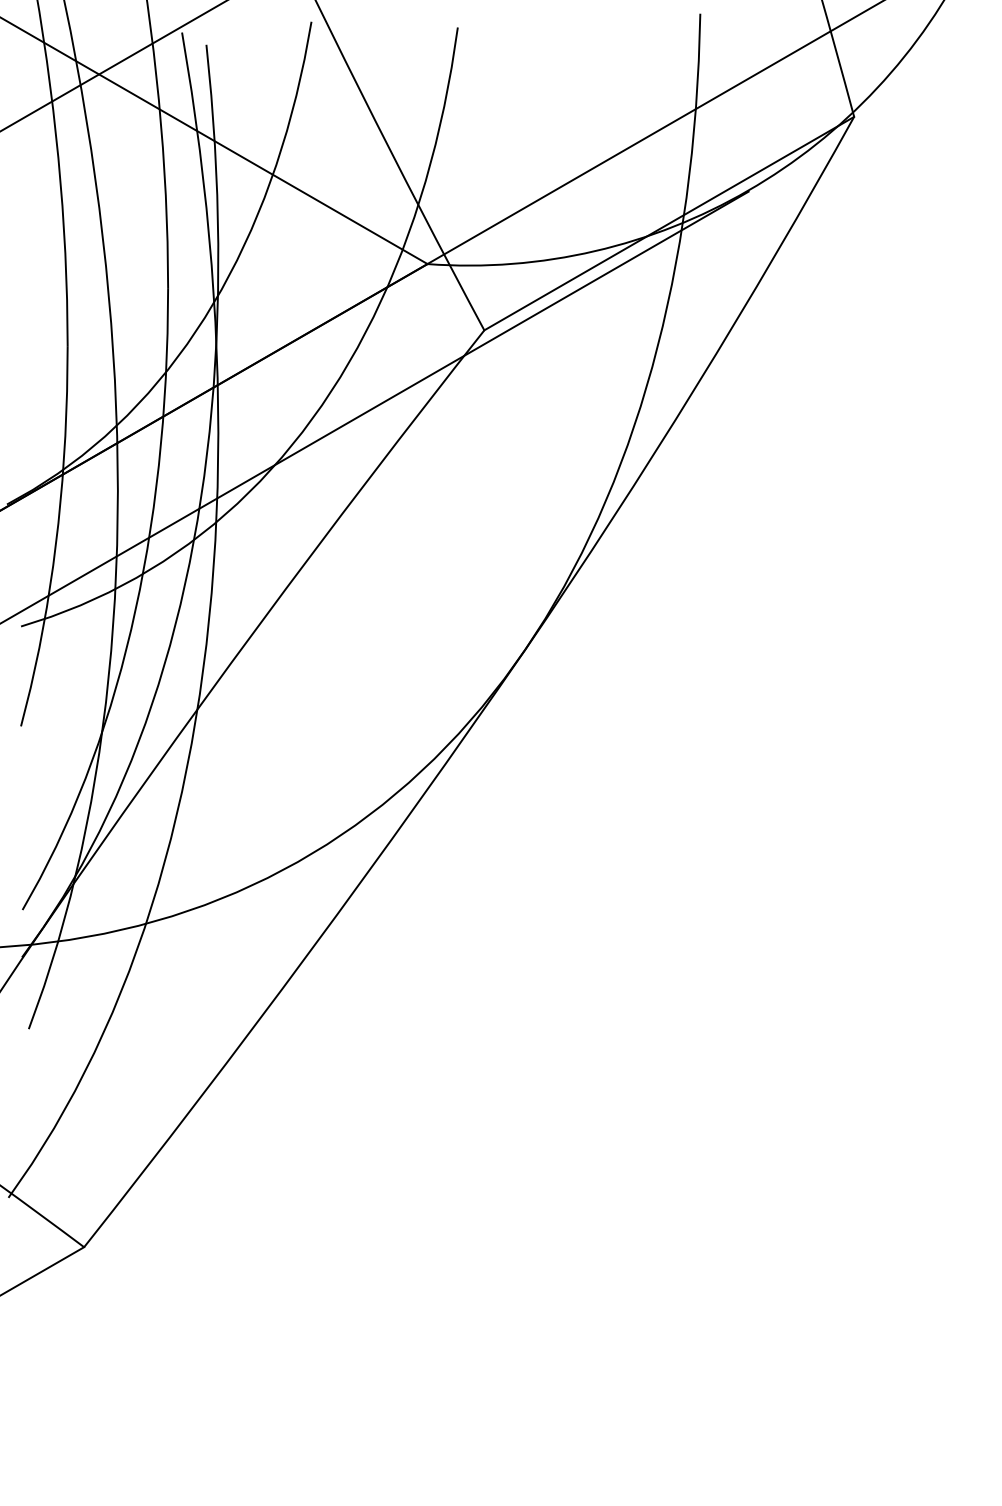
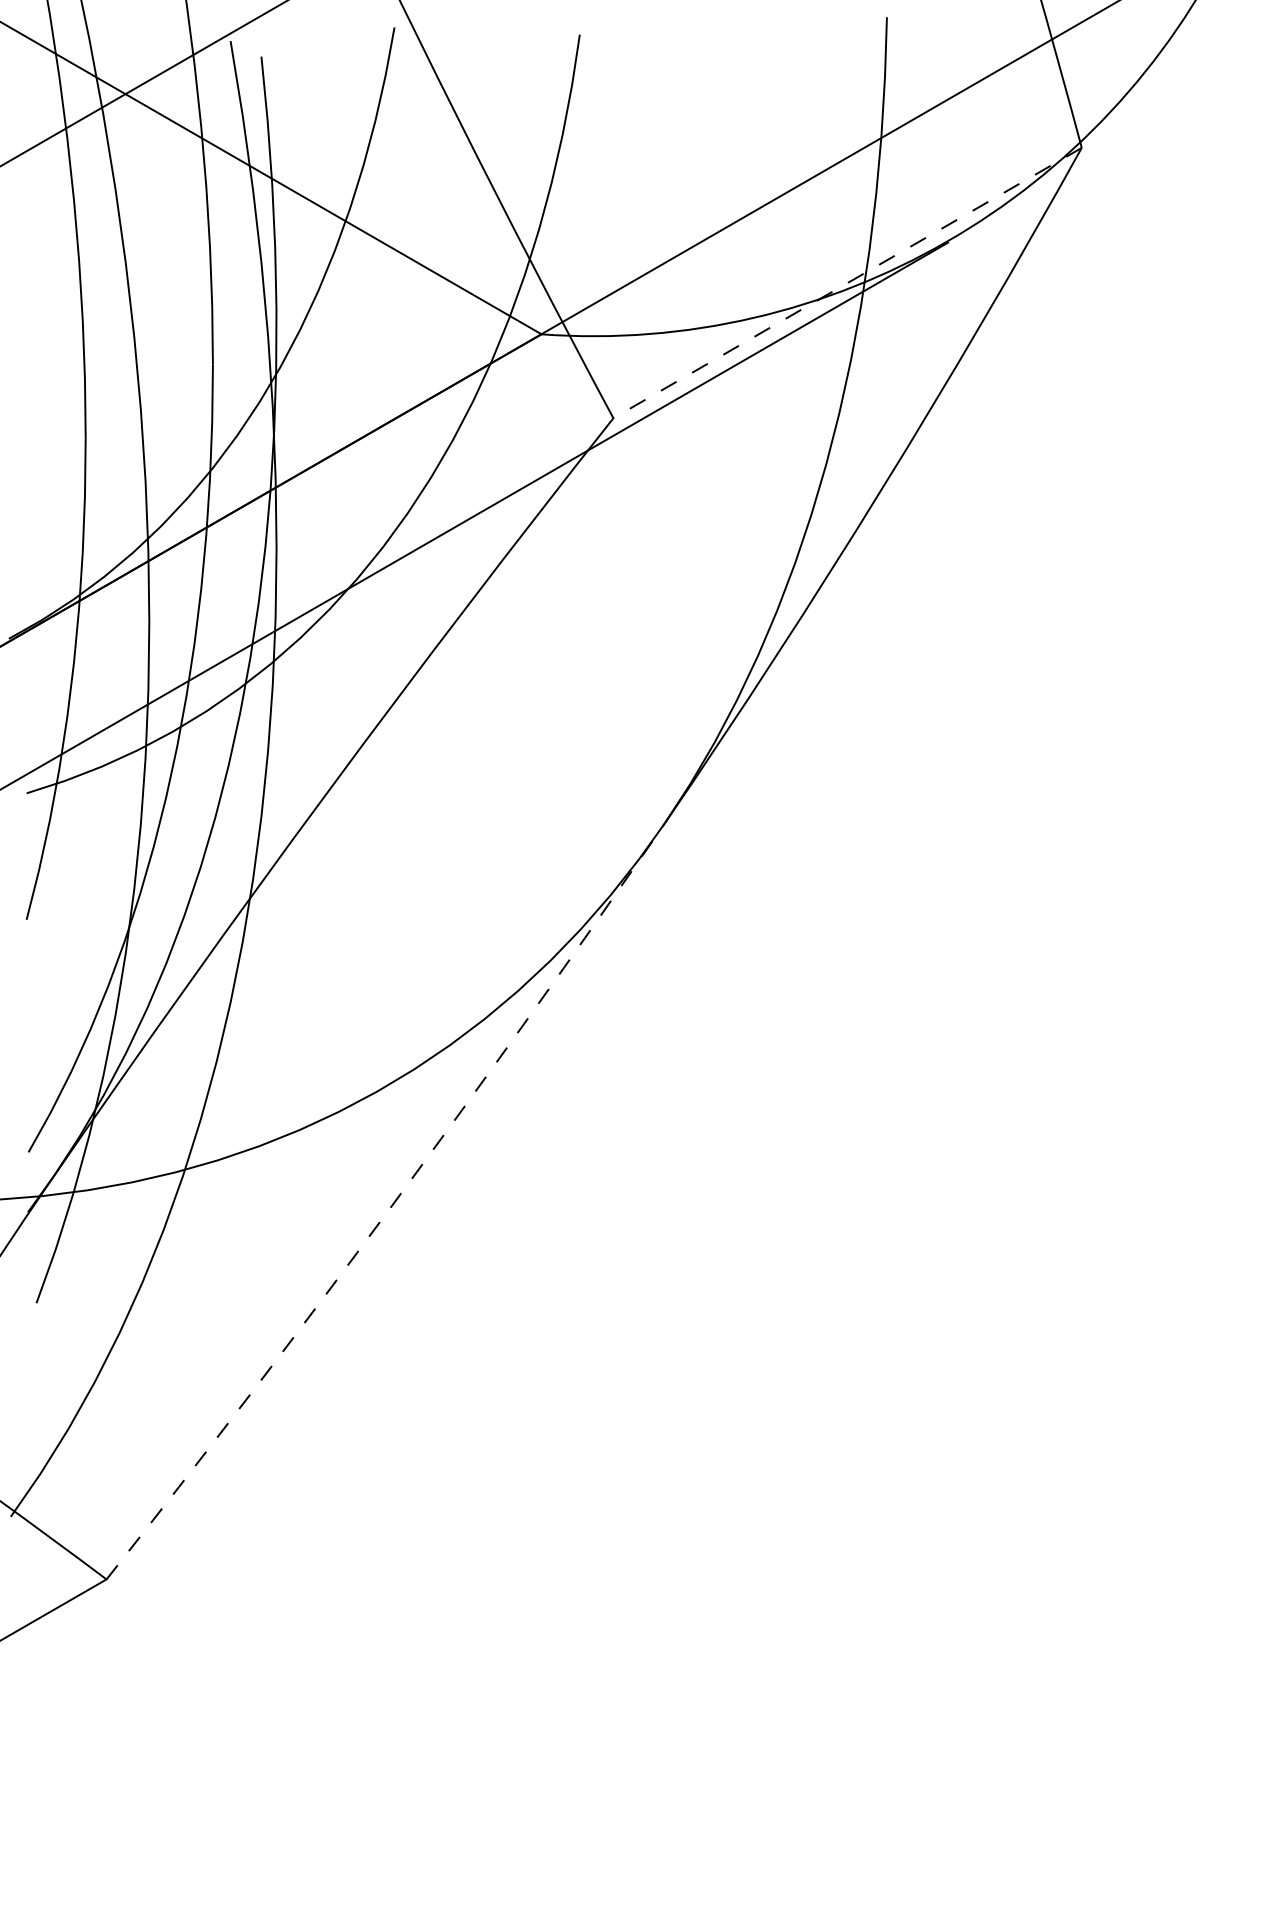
line: (669, 223) -> (847, 283), solid -> dashed
arc: (309, 951) -> (392, 1205), solid -> dashed

